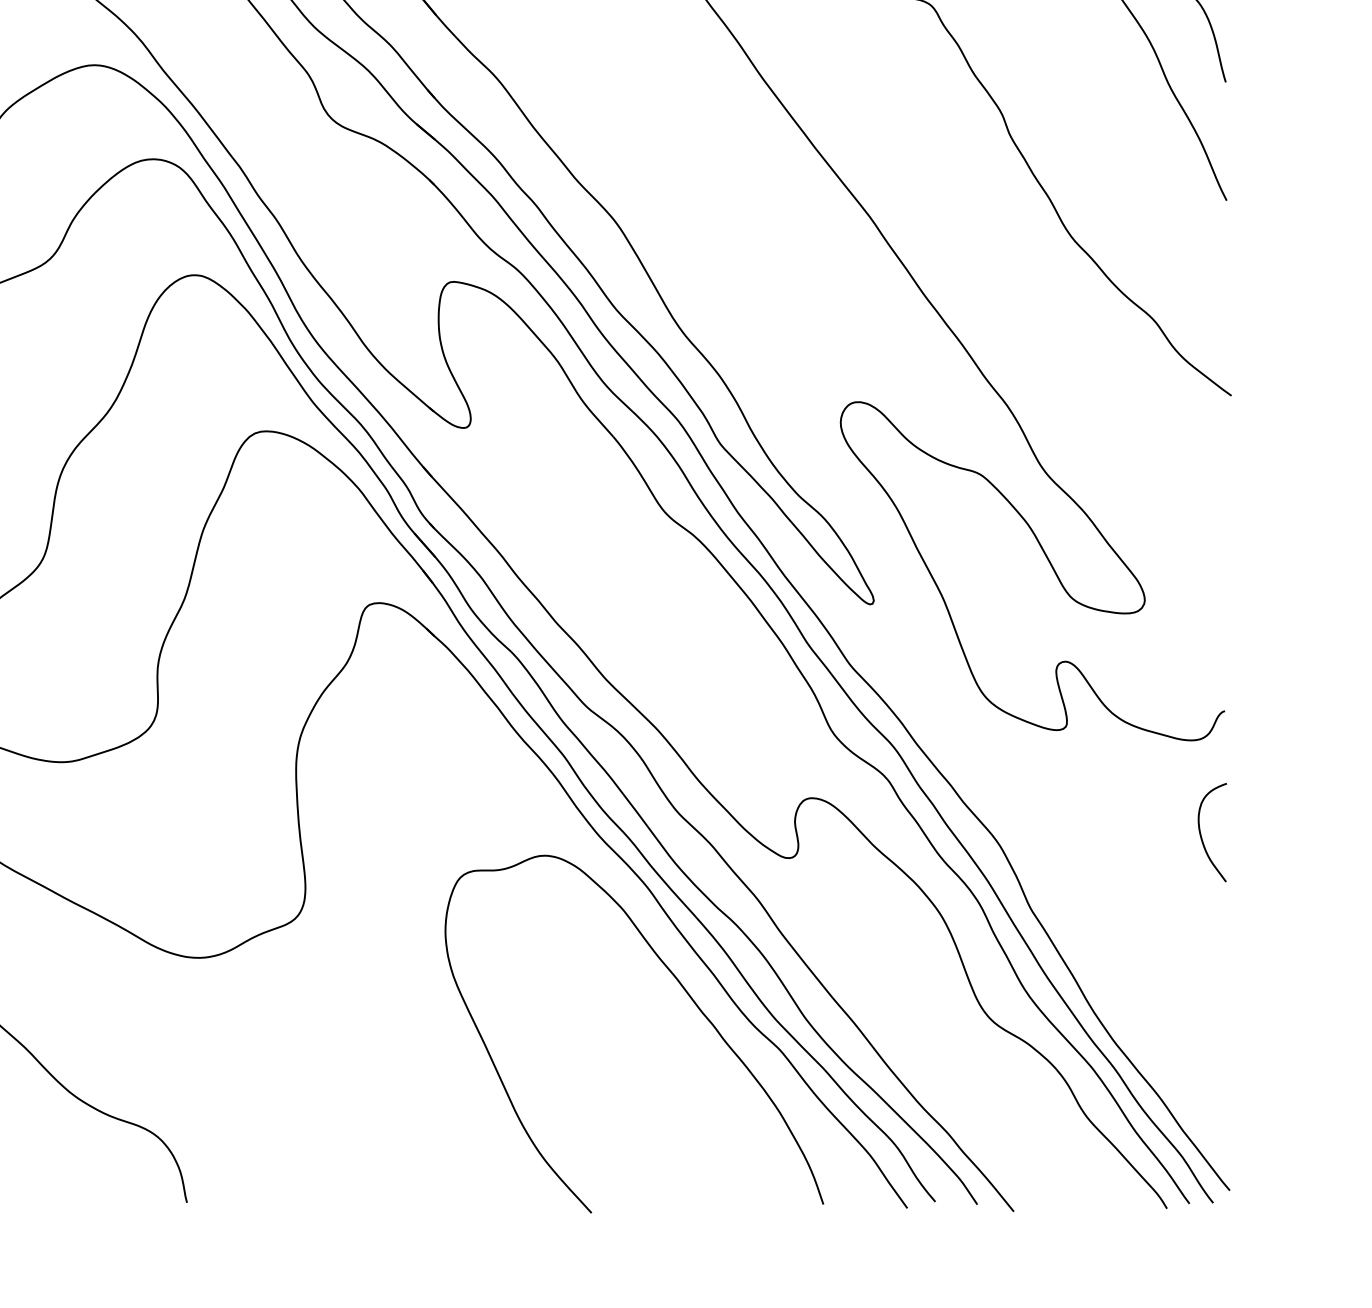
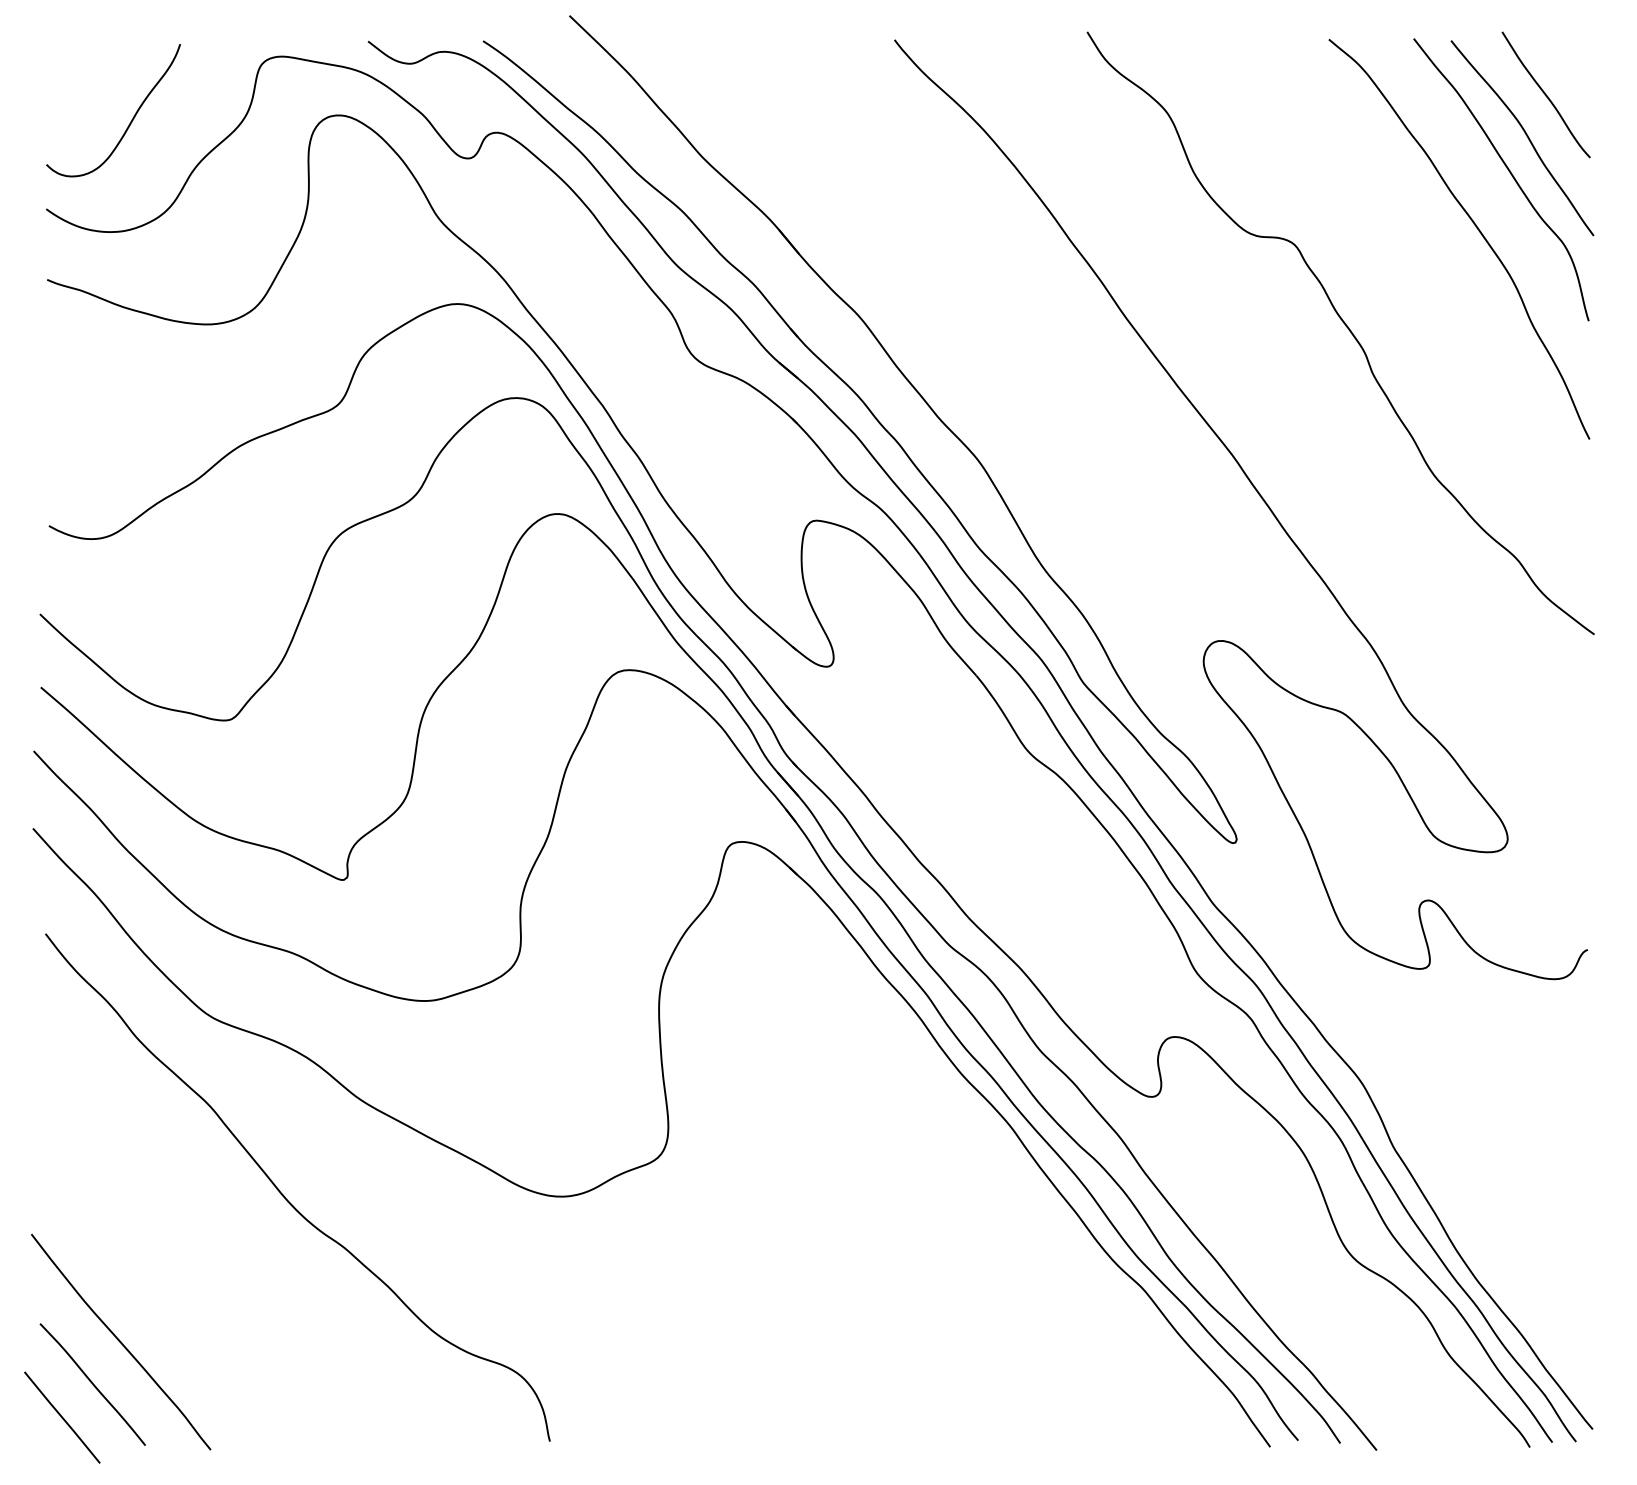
curve: (1201, 833) -> (1564, 1072), removed
curve: (686, 993) -> (1049, 1232), removed

